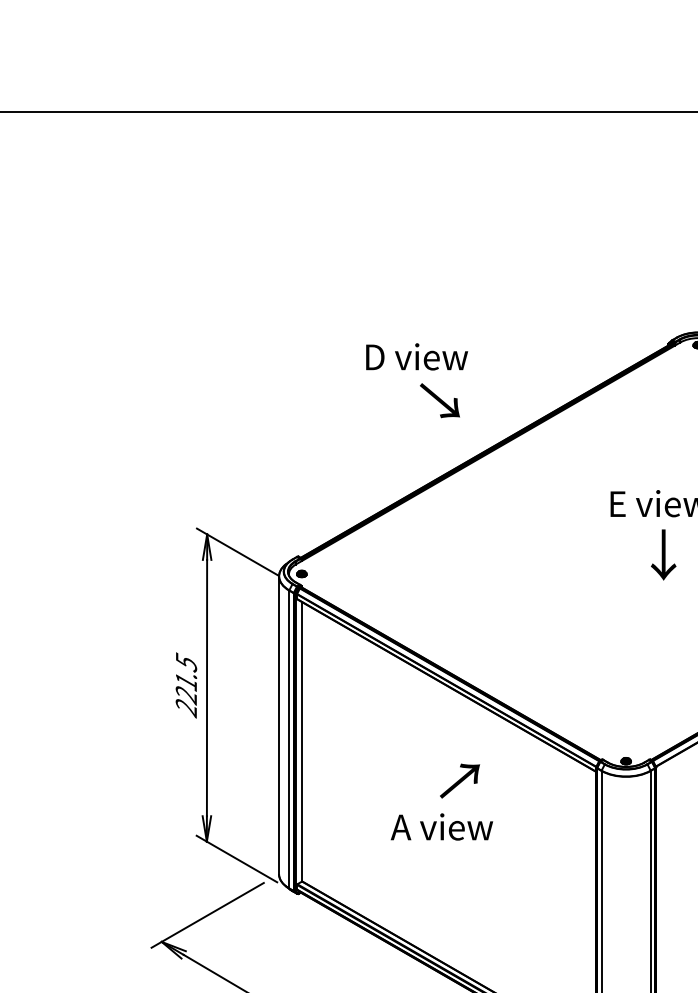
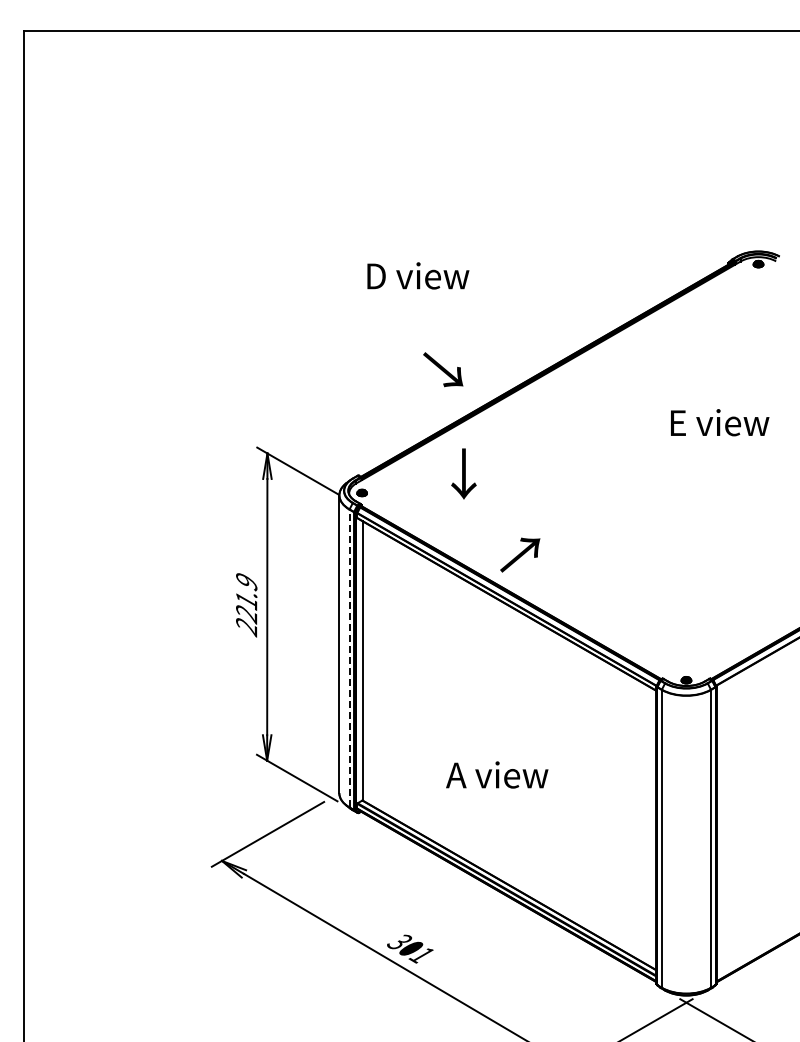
text: (417, 356) -> (418, 275), moved
text: (440, 400) -> (443, 369), moved
text: (663, 554) -> (463, 473), moved
text: (186, 662) -> (246, 581), 221.5 -> 221.9
line: (289, 739) -> (349, 658), solid -> dashed
text: (460, 780) -> (520, 554), moved
text: (442, 826) -> (497, 774), moved

